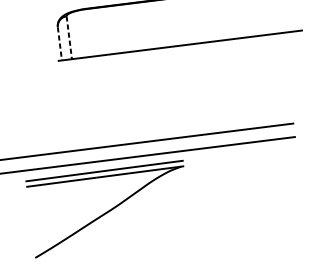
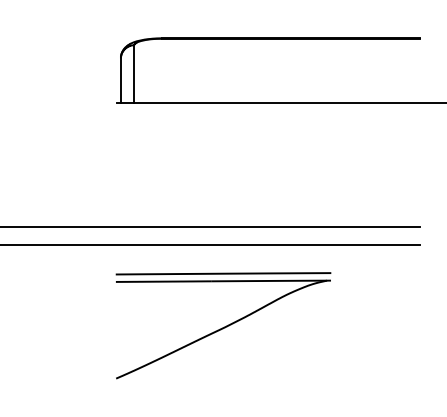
line: (69, 37) -> (134, 74), dashed -> solid
line: (59, 43) -> (120, 80), dashed -> solid
part: (109, 209) -> (223, 325), moved

